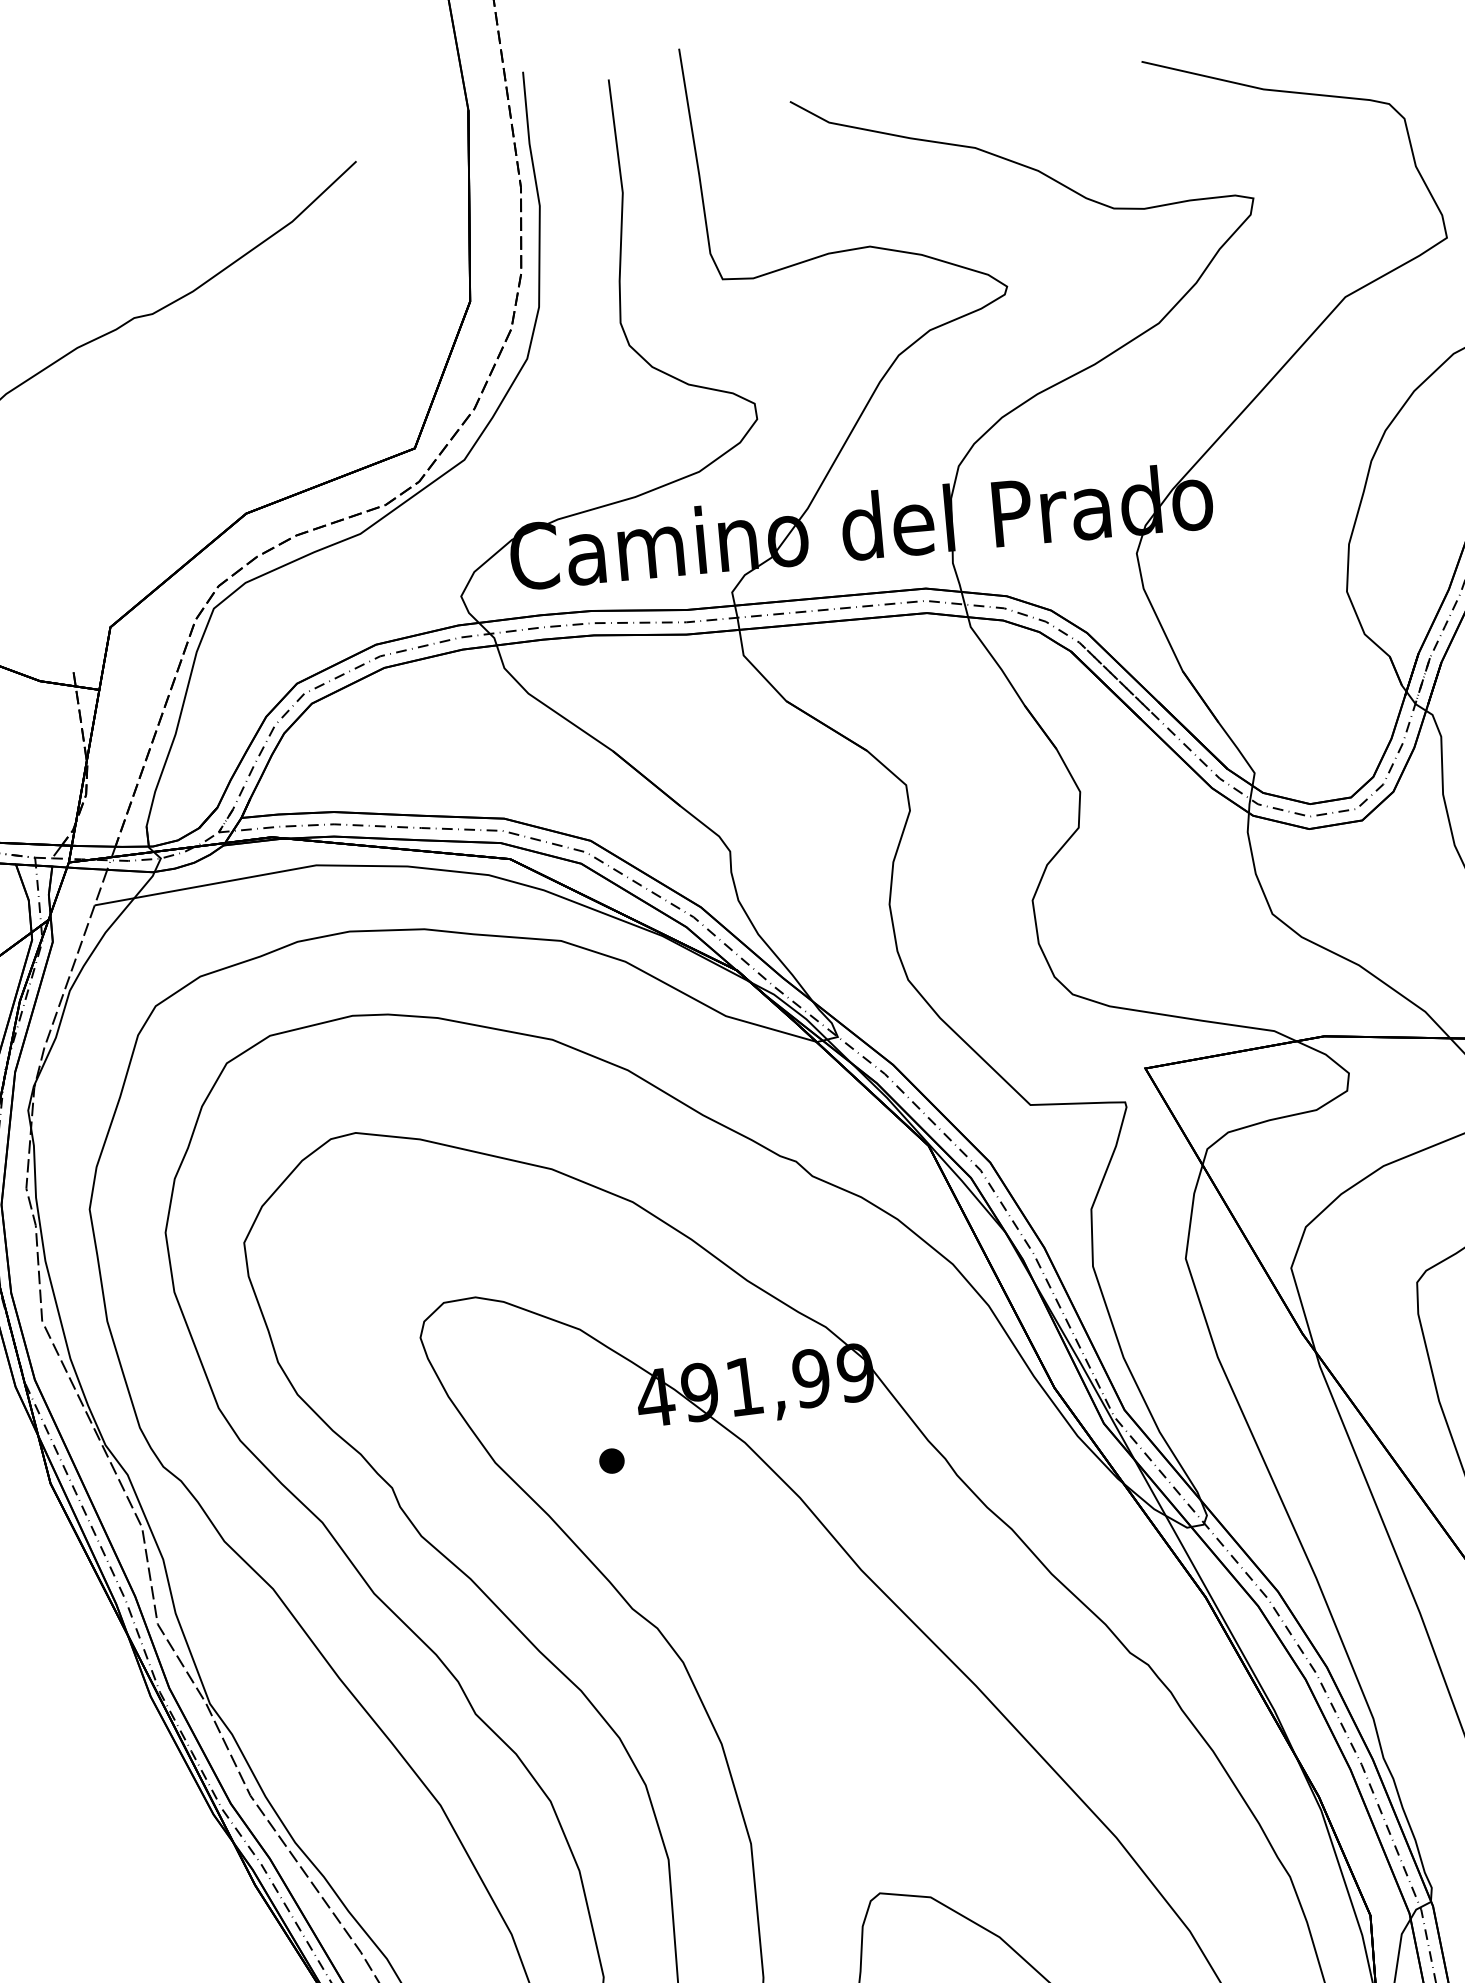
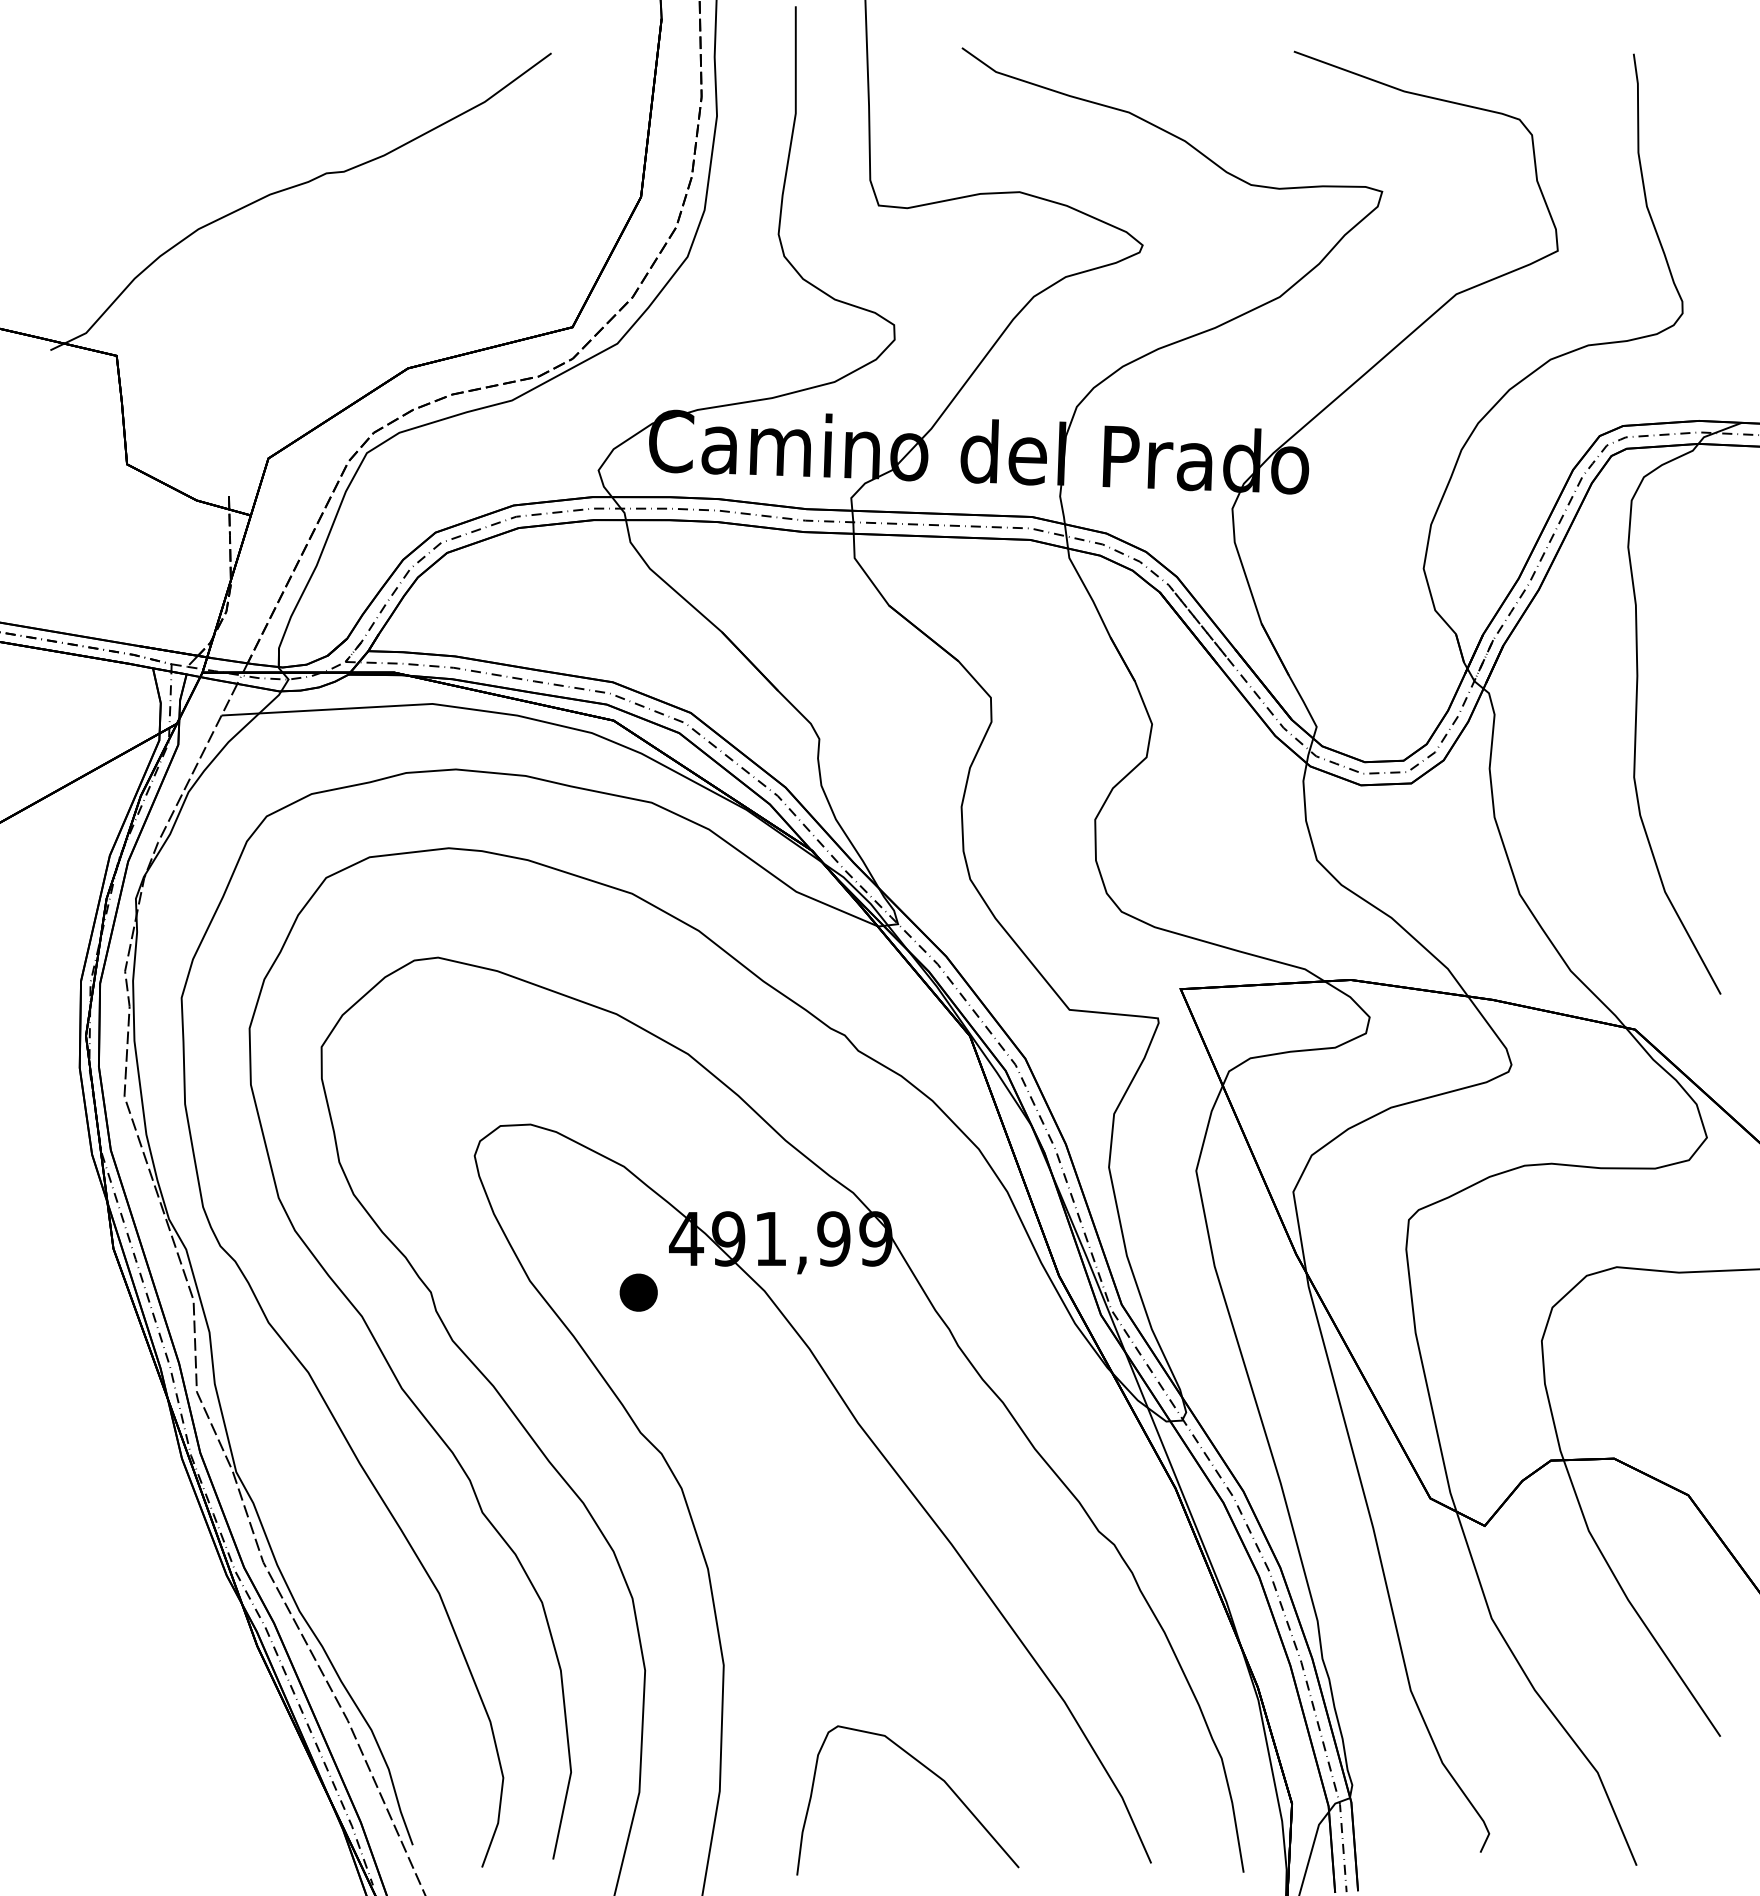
part: (611, 1460) -> (638, 1292), size x1.6

